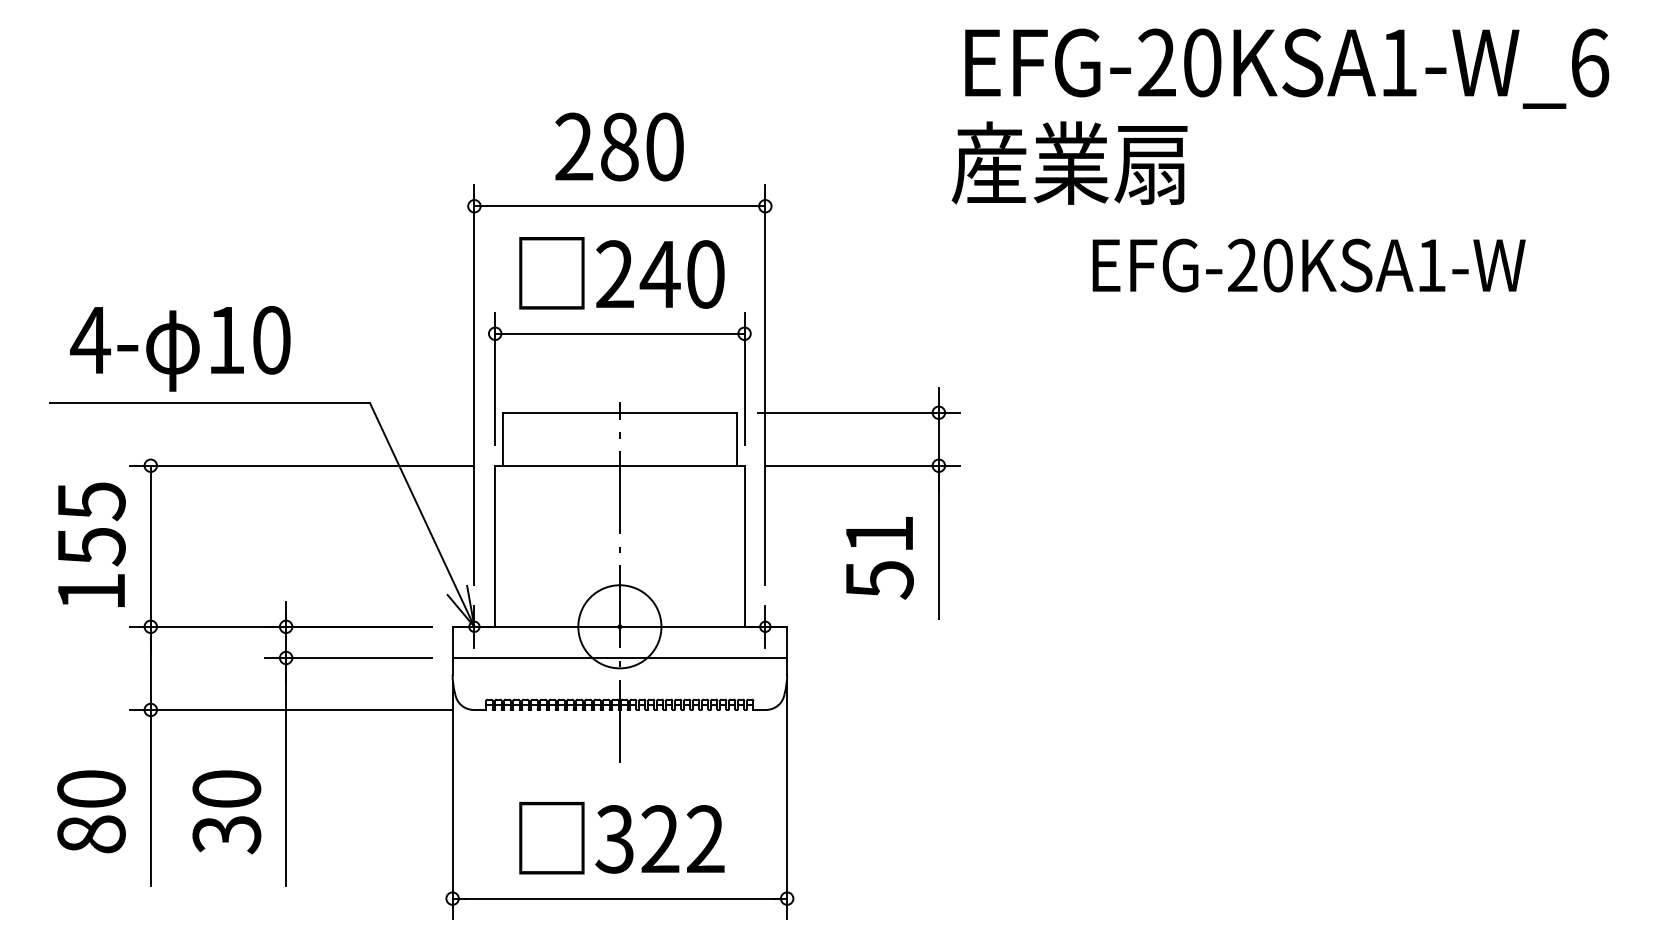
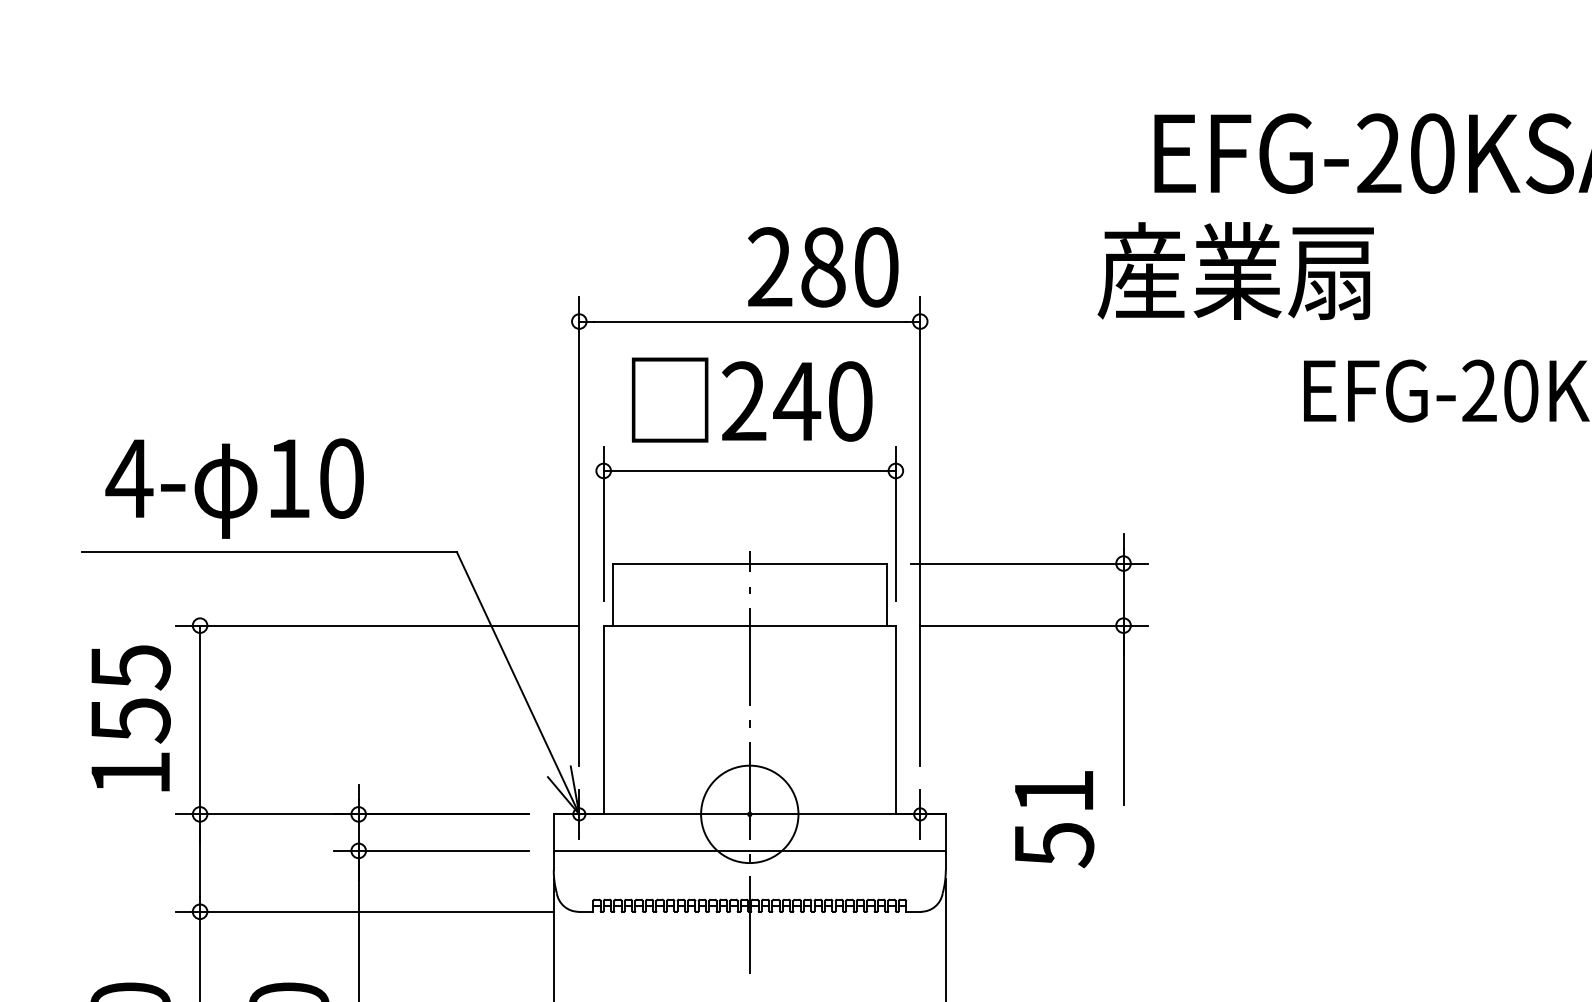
text: (619, 146) -> (823, 266), moved
text: (1069, 162) -> (1235, 270), moved
text: (879, 558) -> (1053, 819), moved

